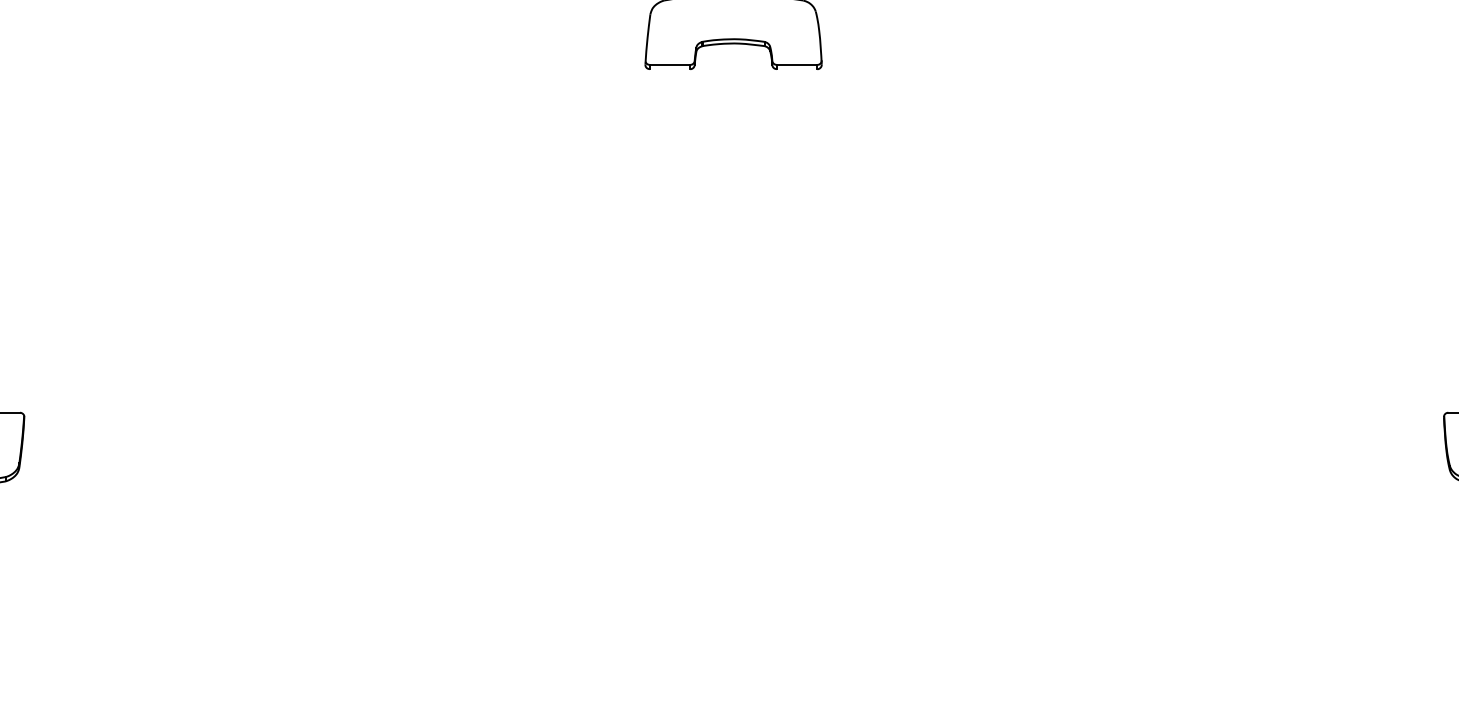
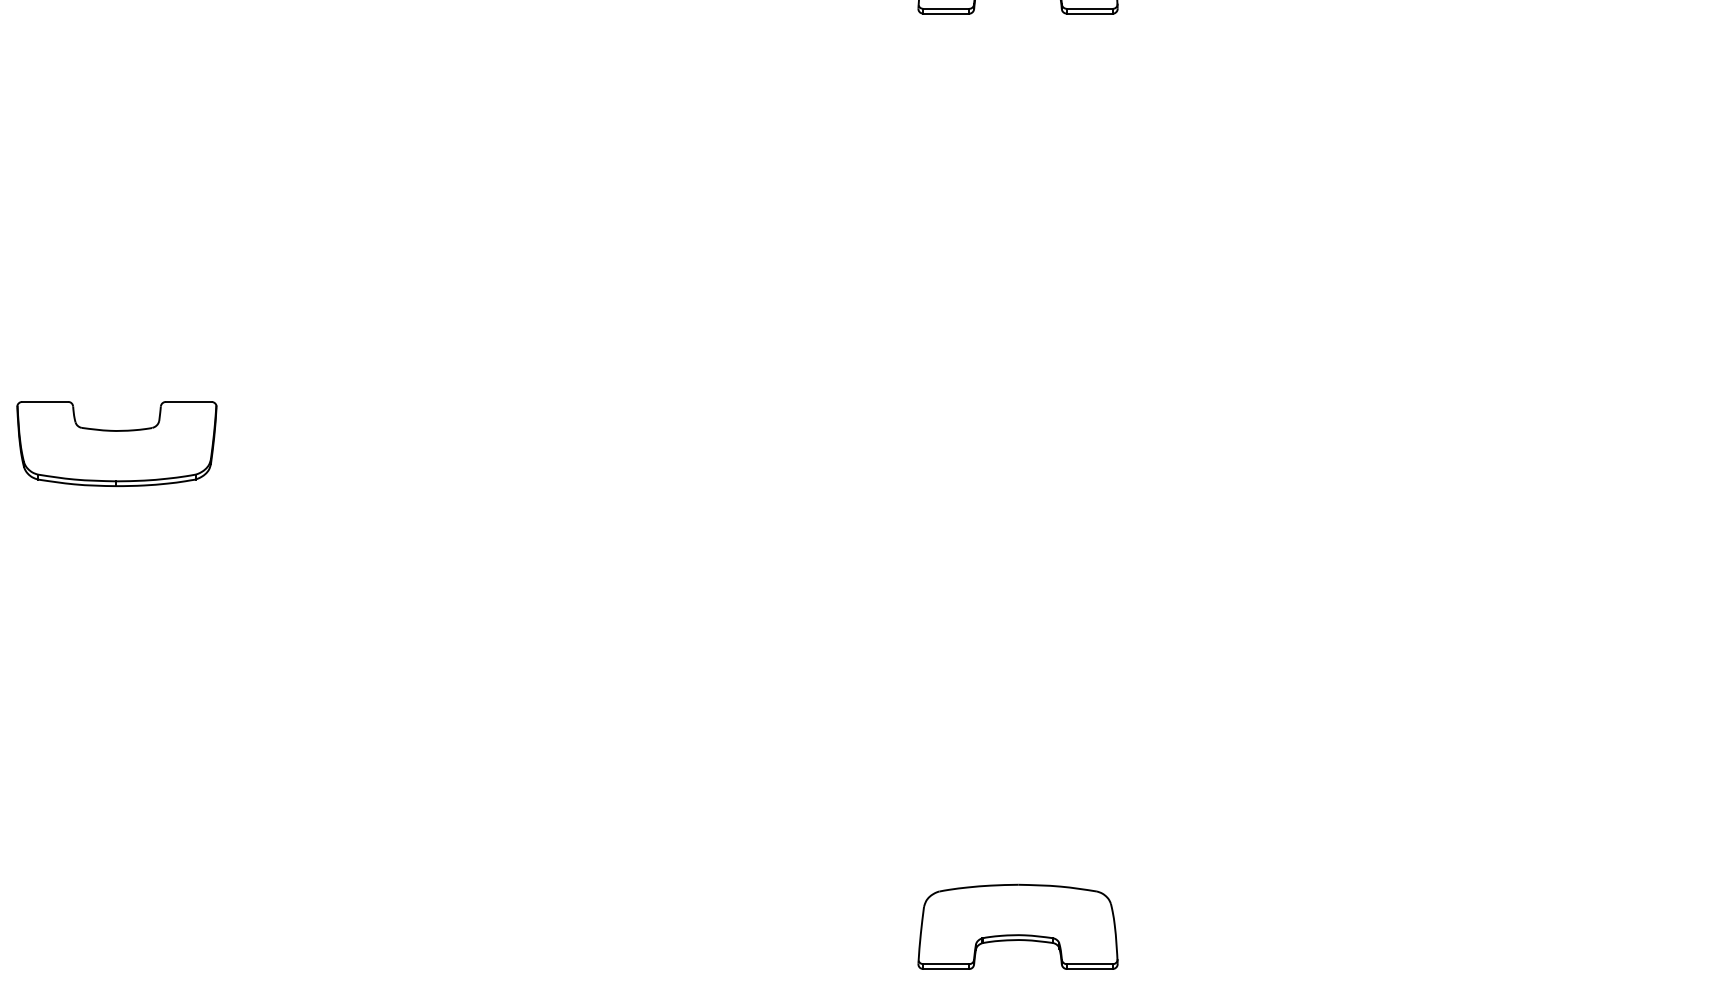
line: (670, 68) -> (946, 13), added
line: (796, 68) -> (1089, 13), added

